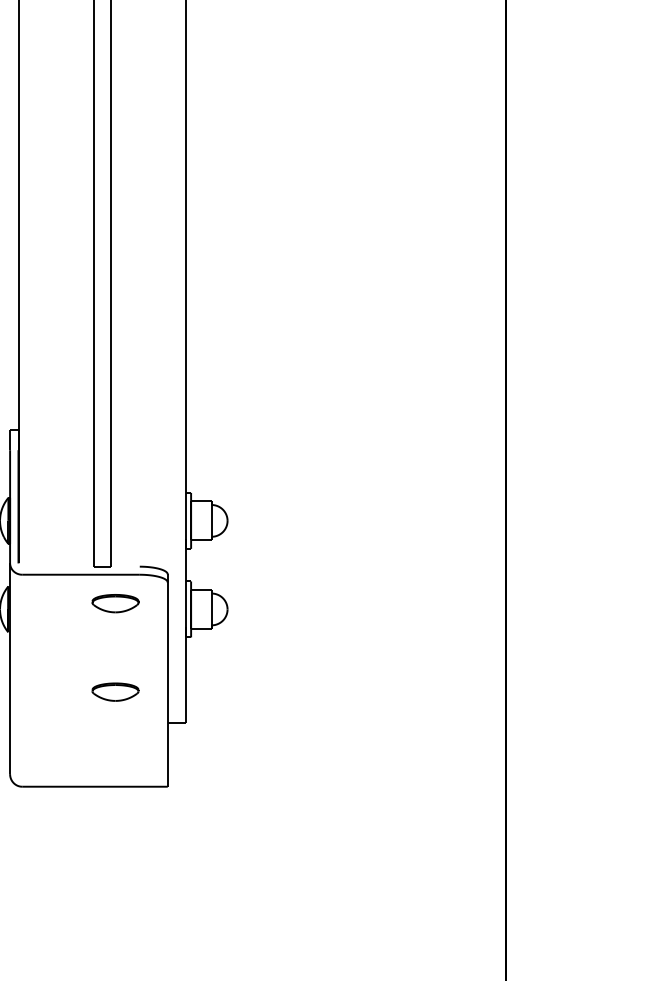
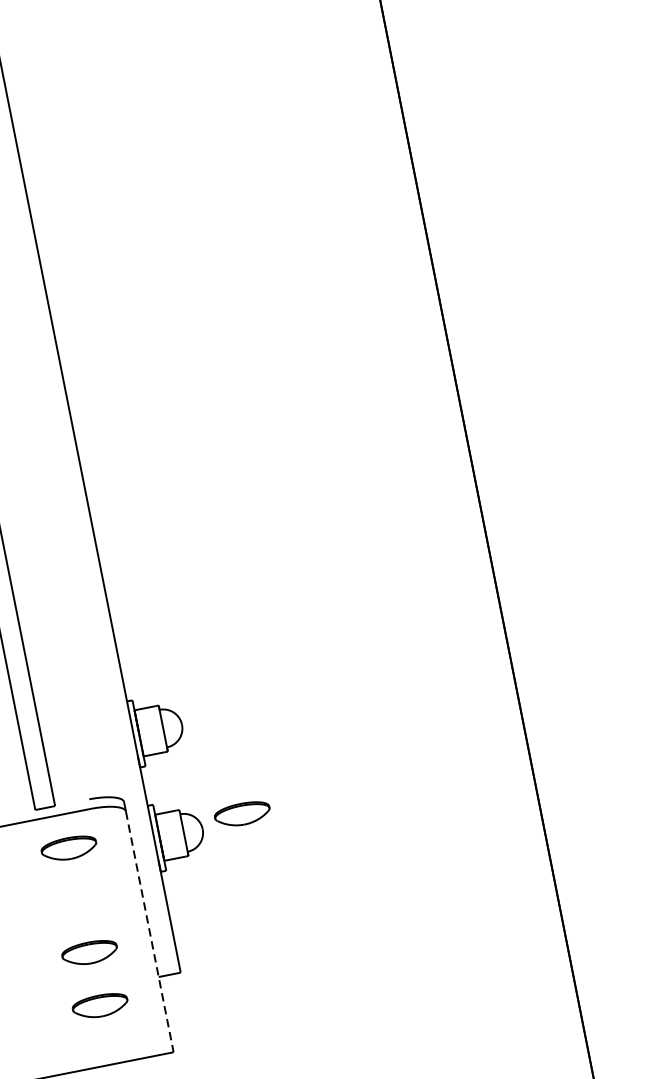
part: (262, 603) -> (242, 814), added
line: (167, 685) -> (149, 932), solid -> dashed
part: (115, 736) -> (100, 1005), added

